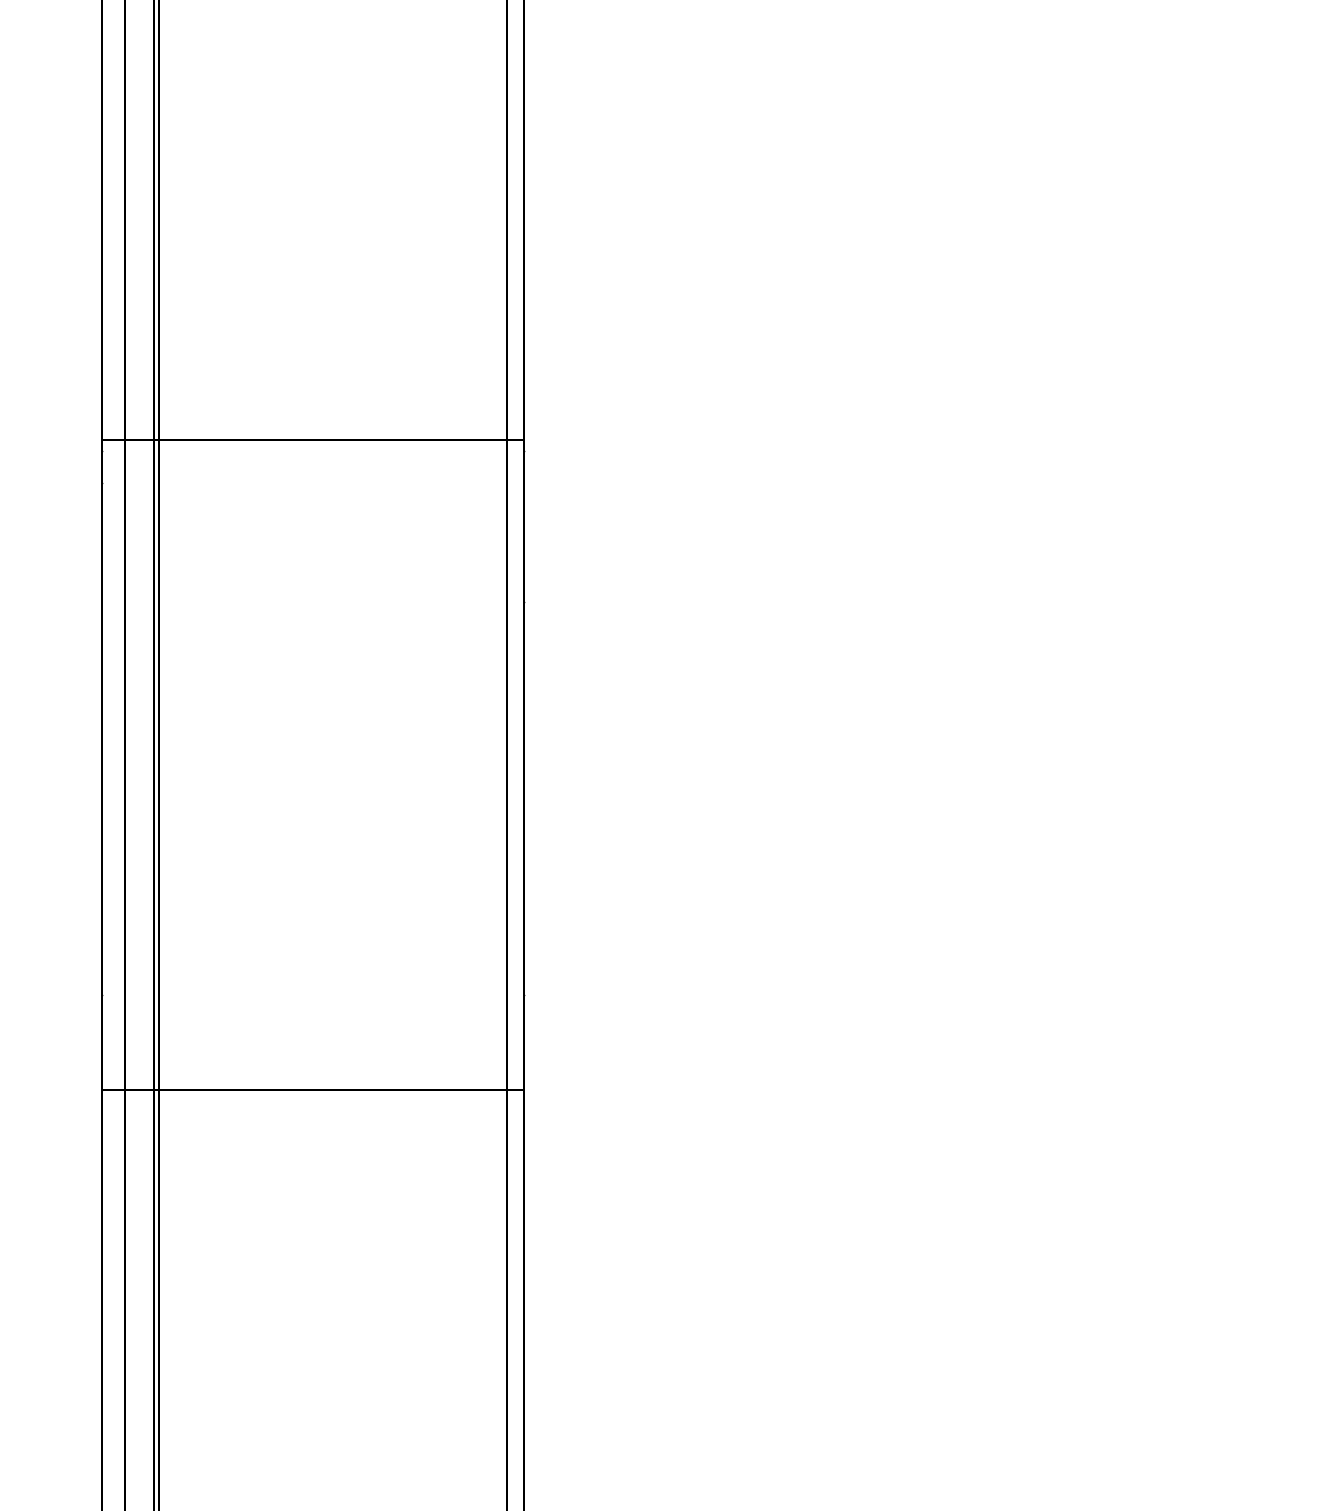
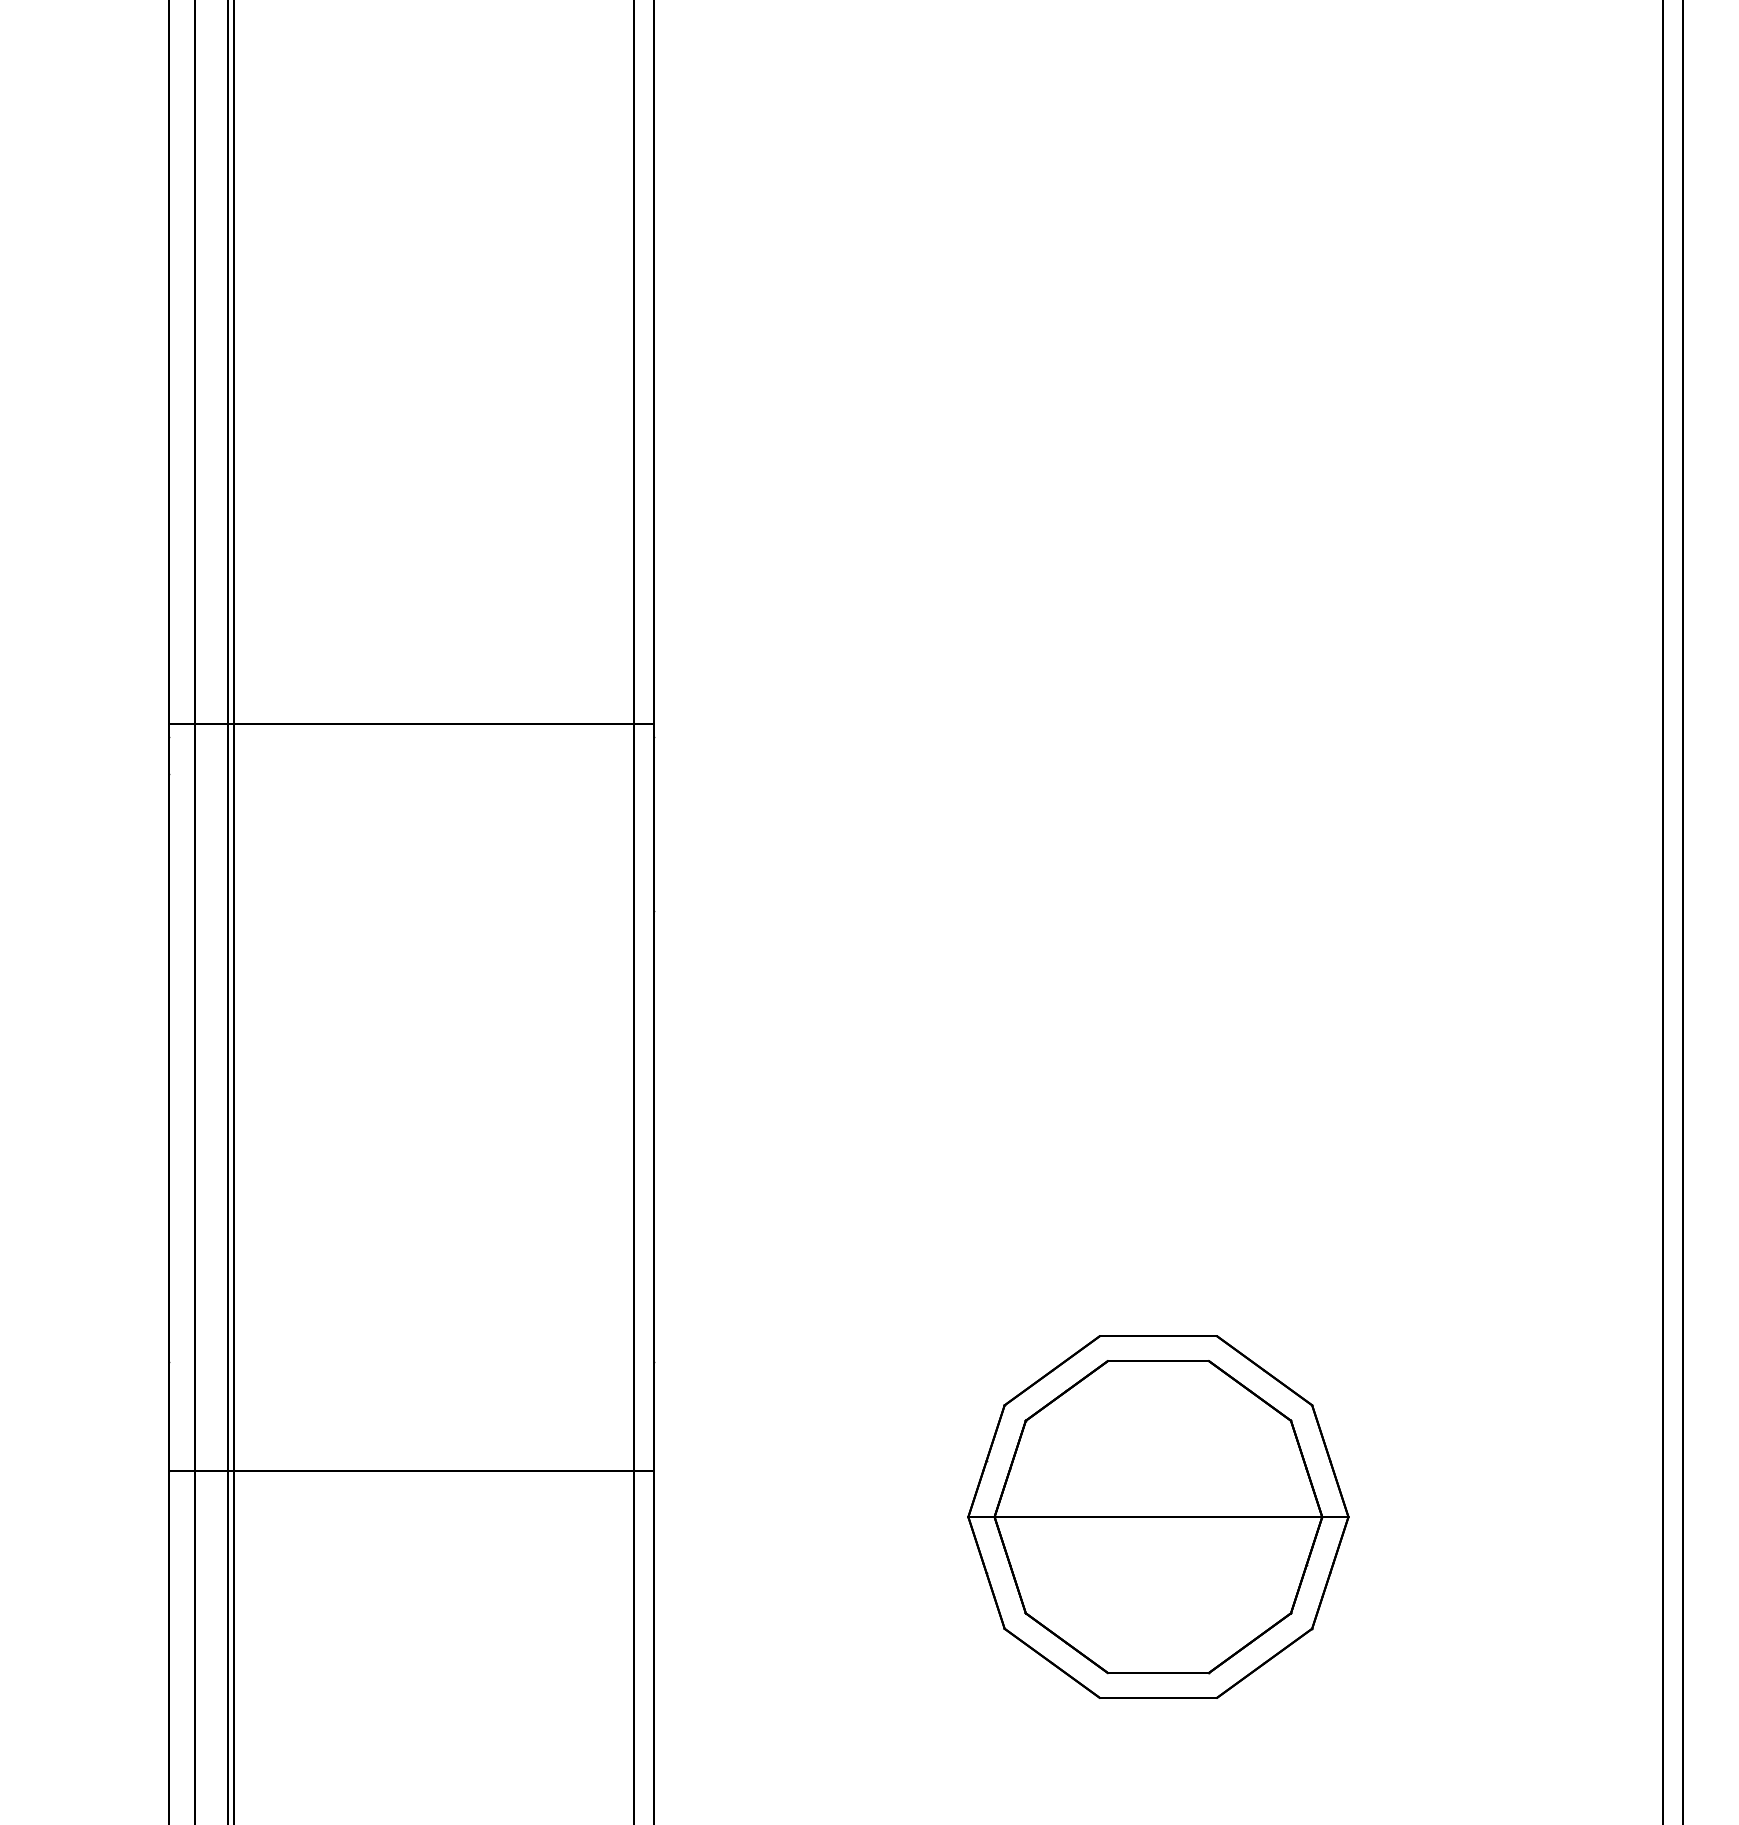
part: (963, 1129) -> (1158, 1516), added

